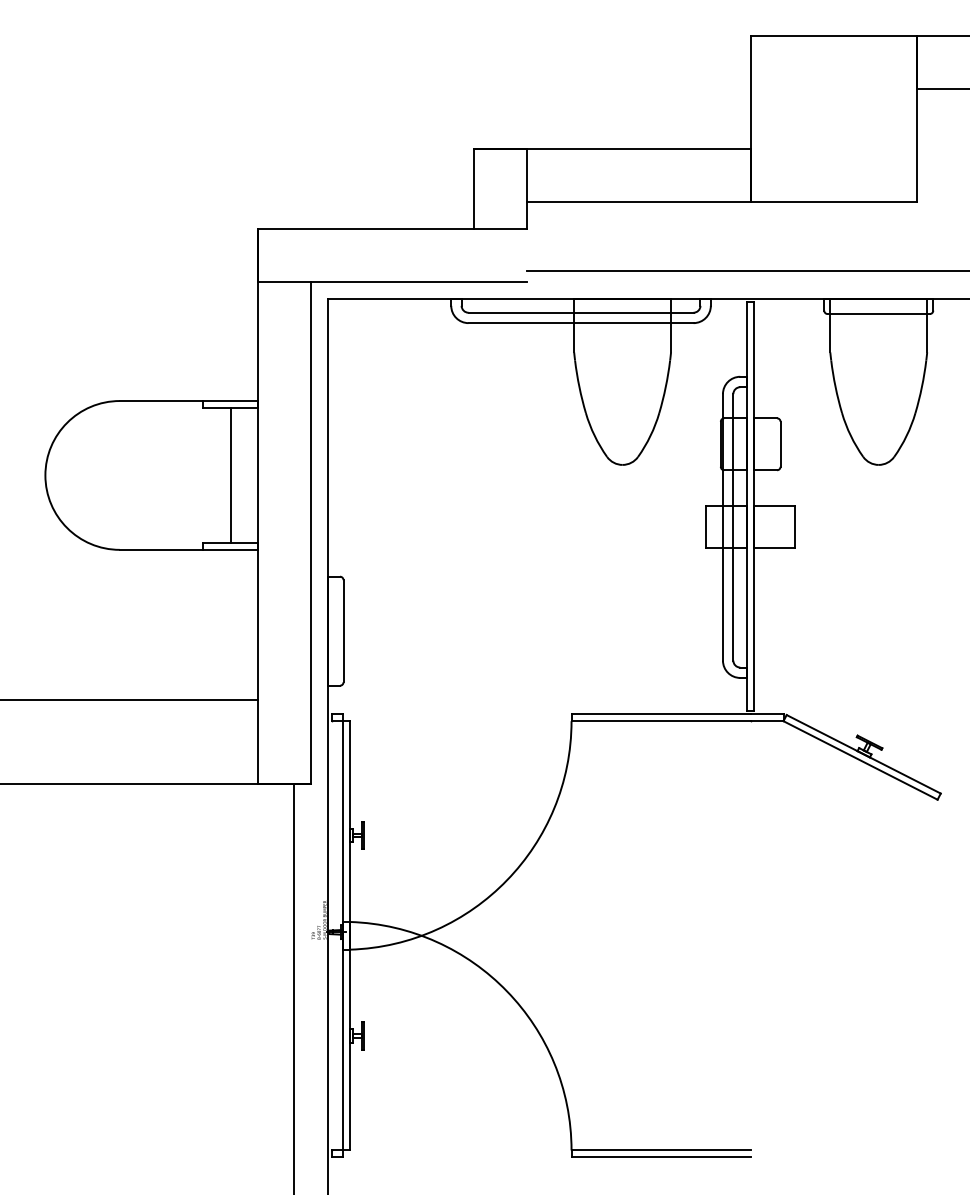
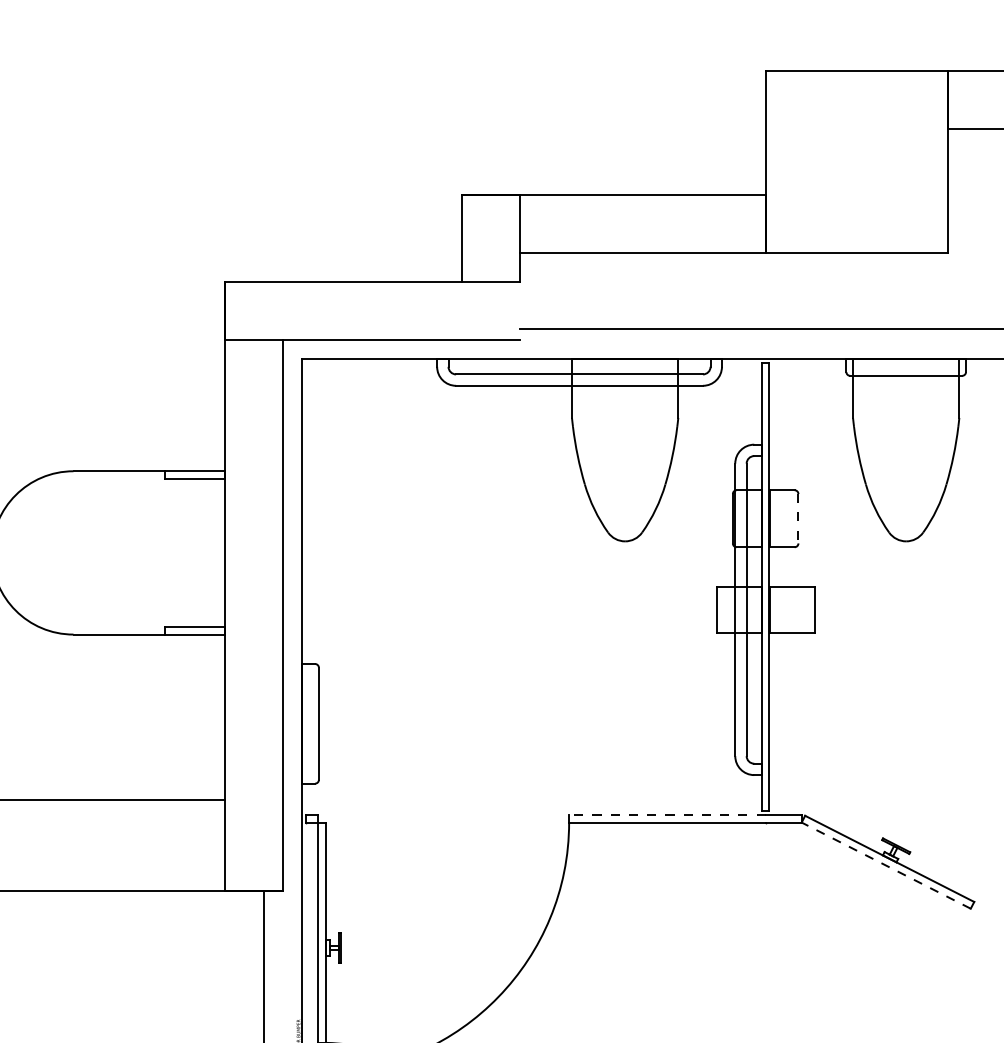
line: (780, 444) -> (798, 518), solid -> dashed
line: (230, 474) -> (194, 551), removed
line: (661, 714) -> (667, 815), solid -> dashed
line: (860, 760) -> (886, 865), solid -> dashed

